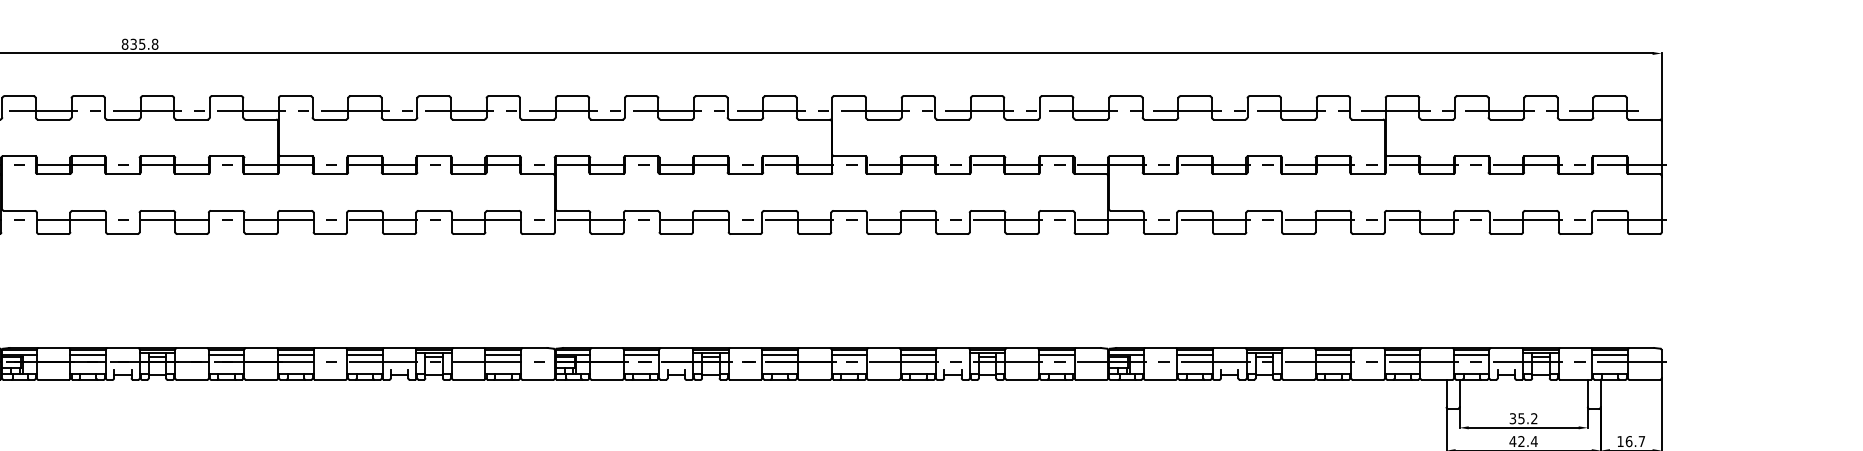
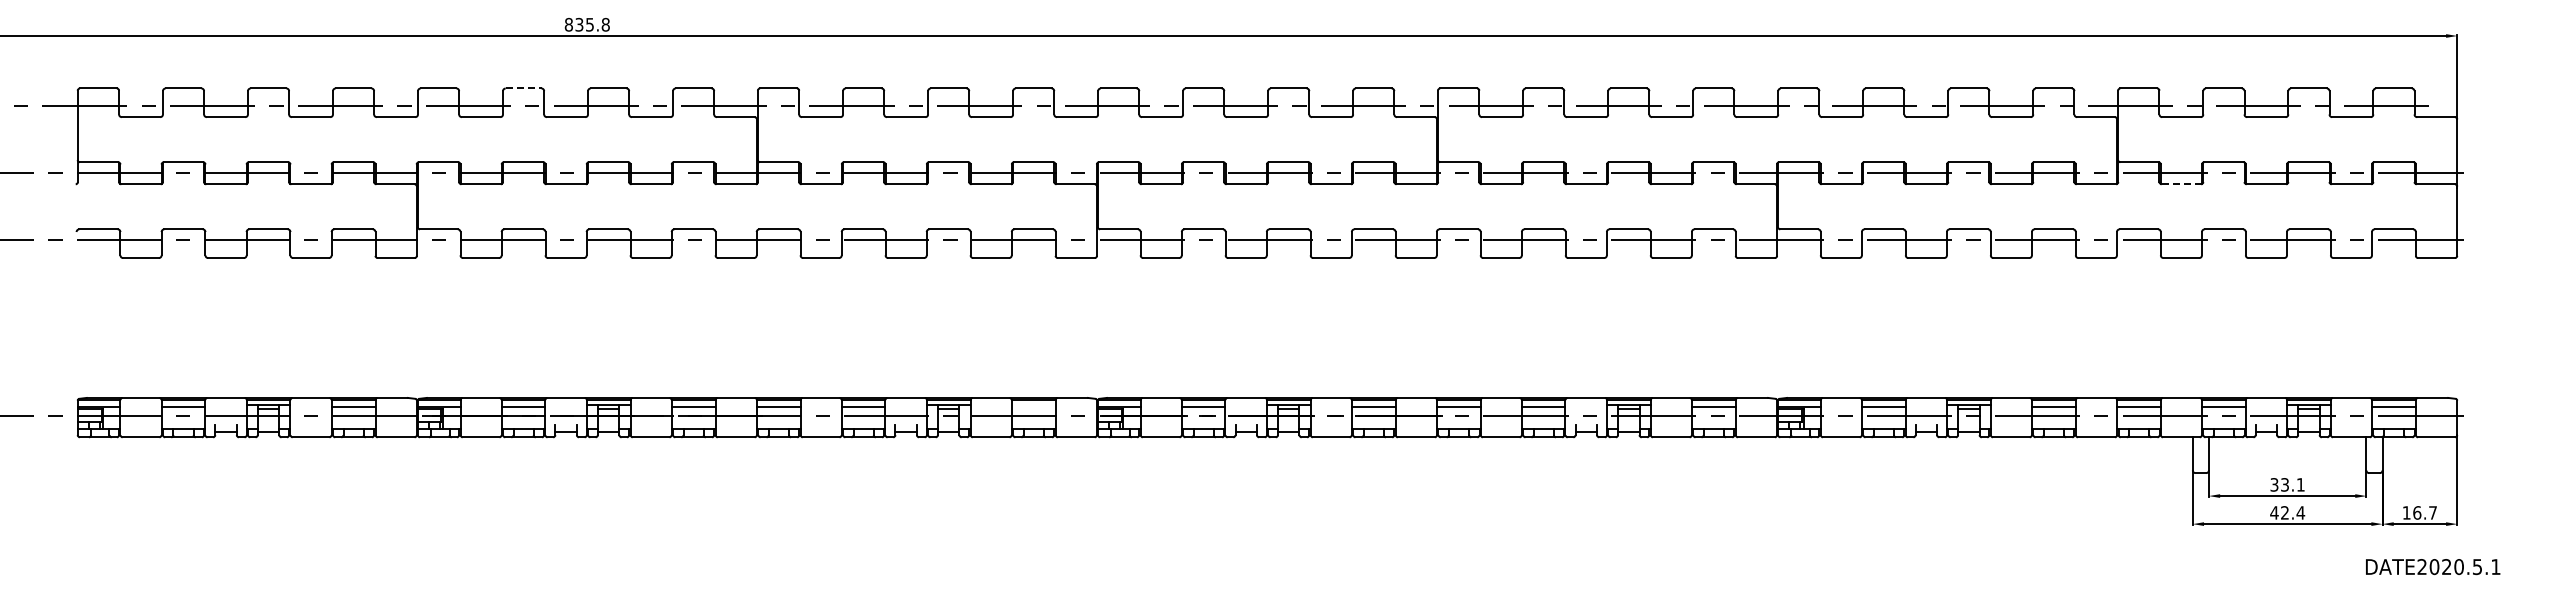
line: (88, 96) -> (523, 88), solid -> dashed
line: (1437, 174) -> (2181, 184), solid -> dashed
line: (503, 354) -> (1033, 406), removed
text: (1527, 418) -> (2292, 484), 35.2 -> 33.1

